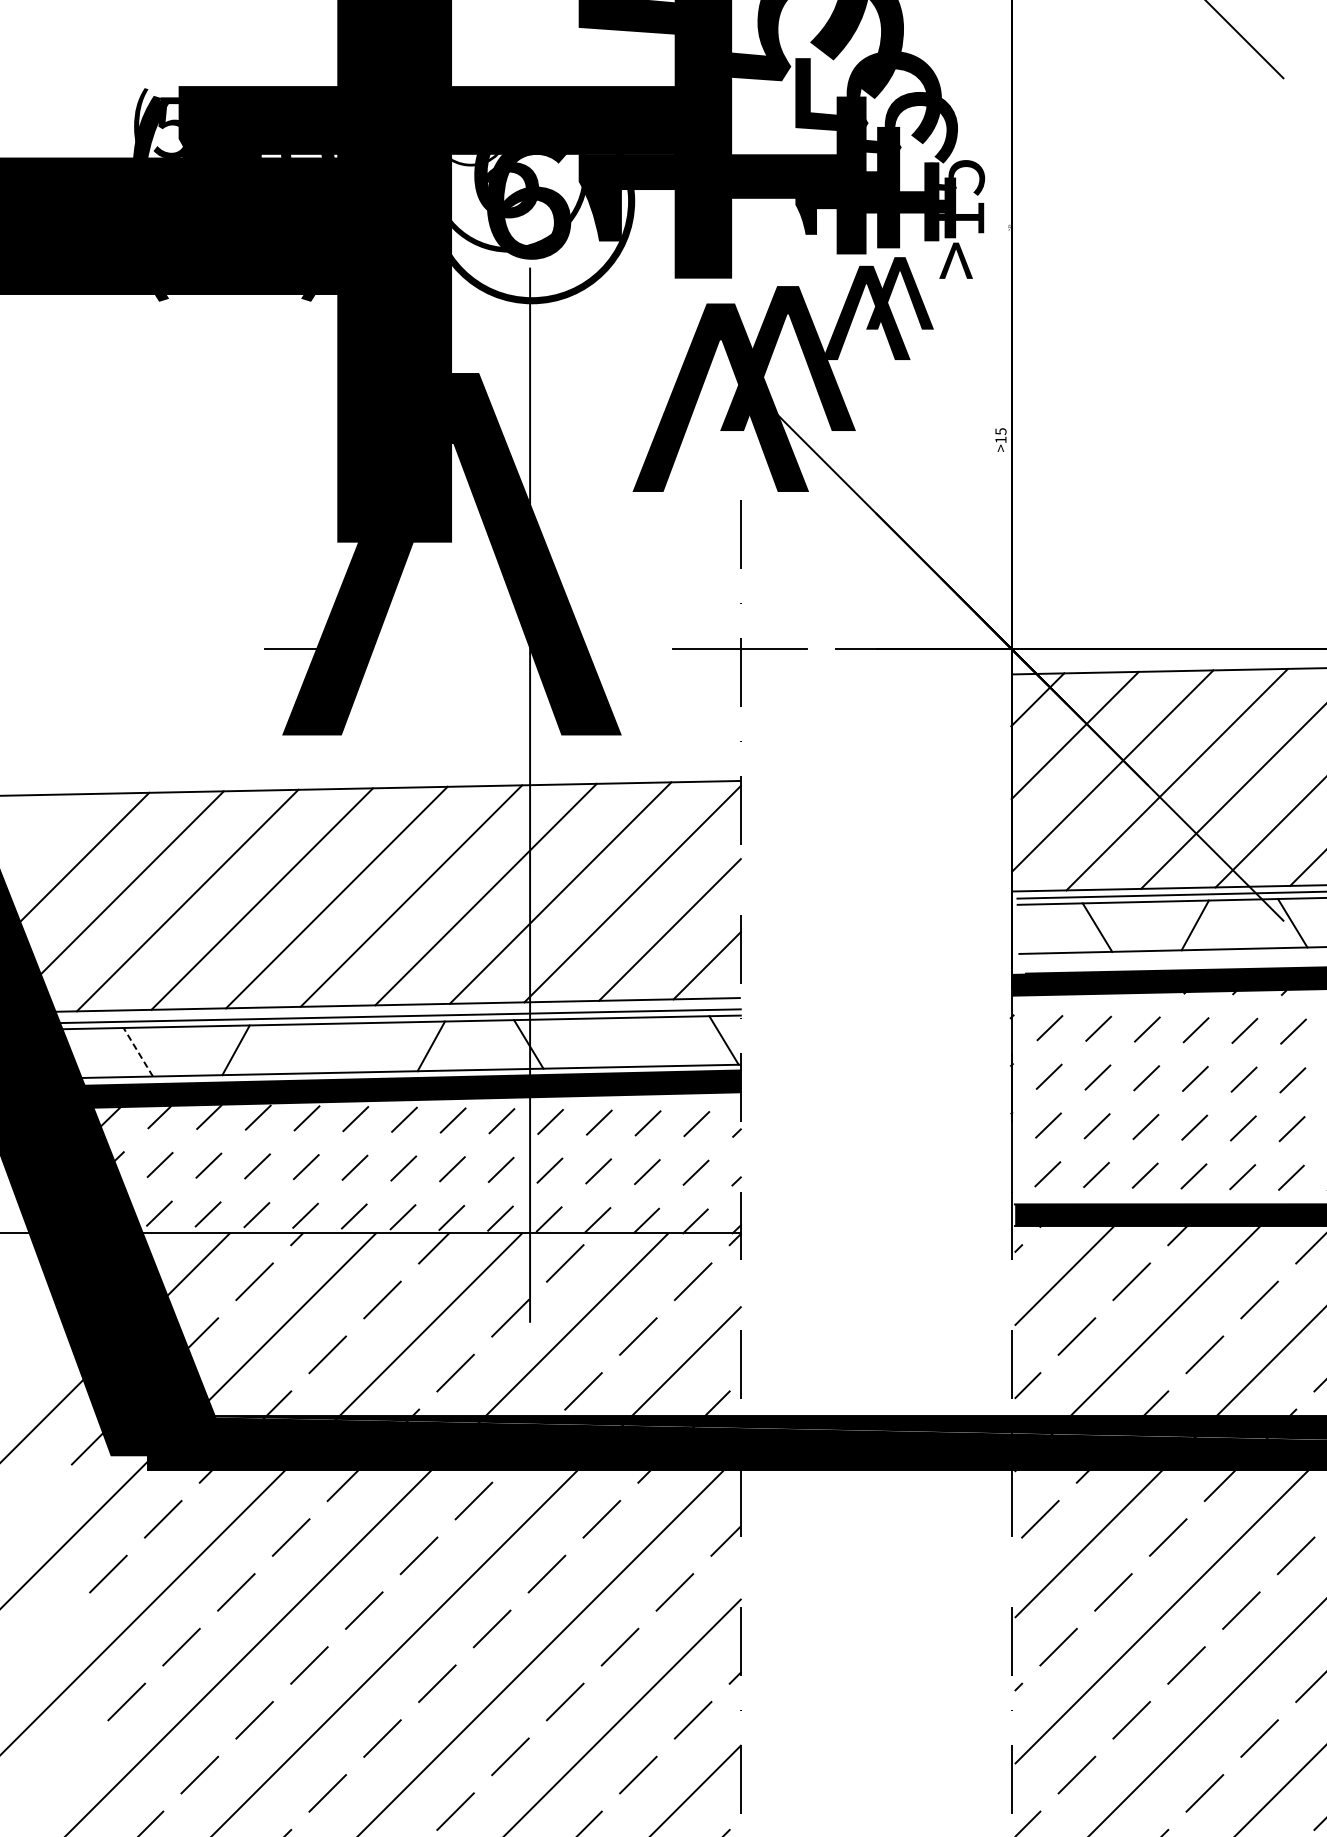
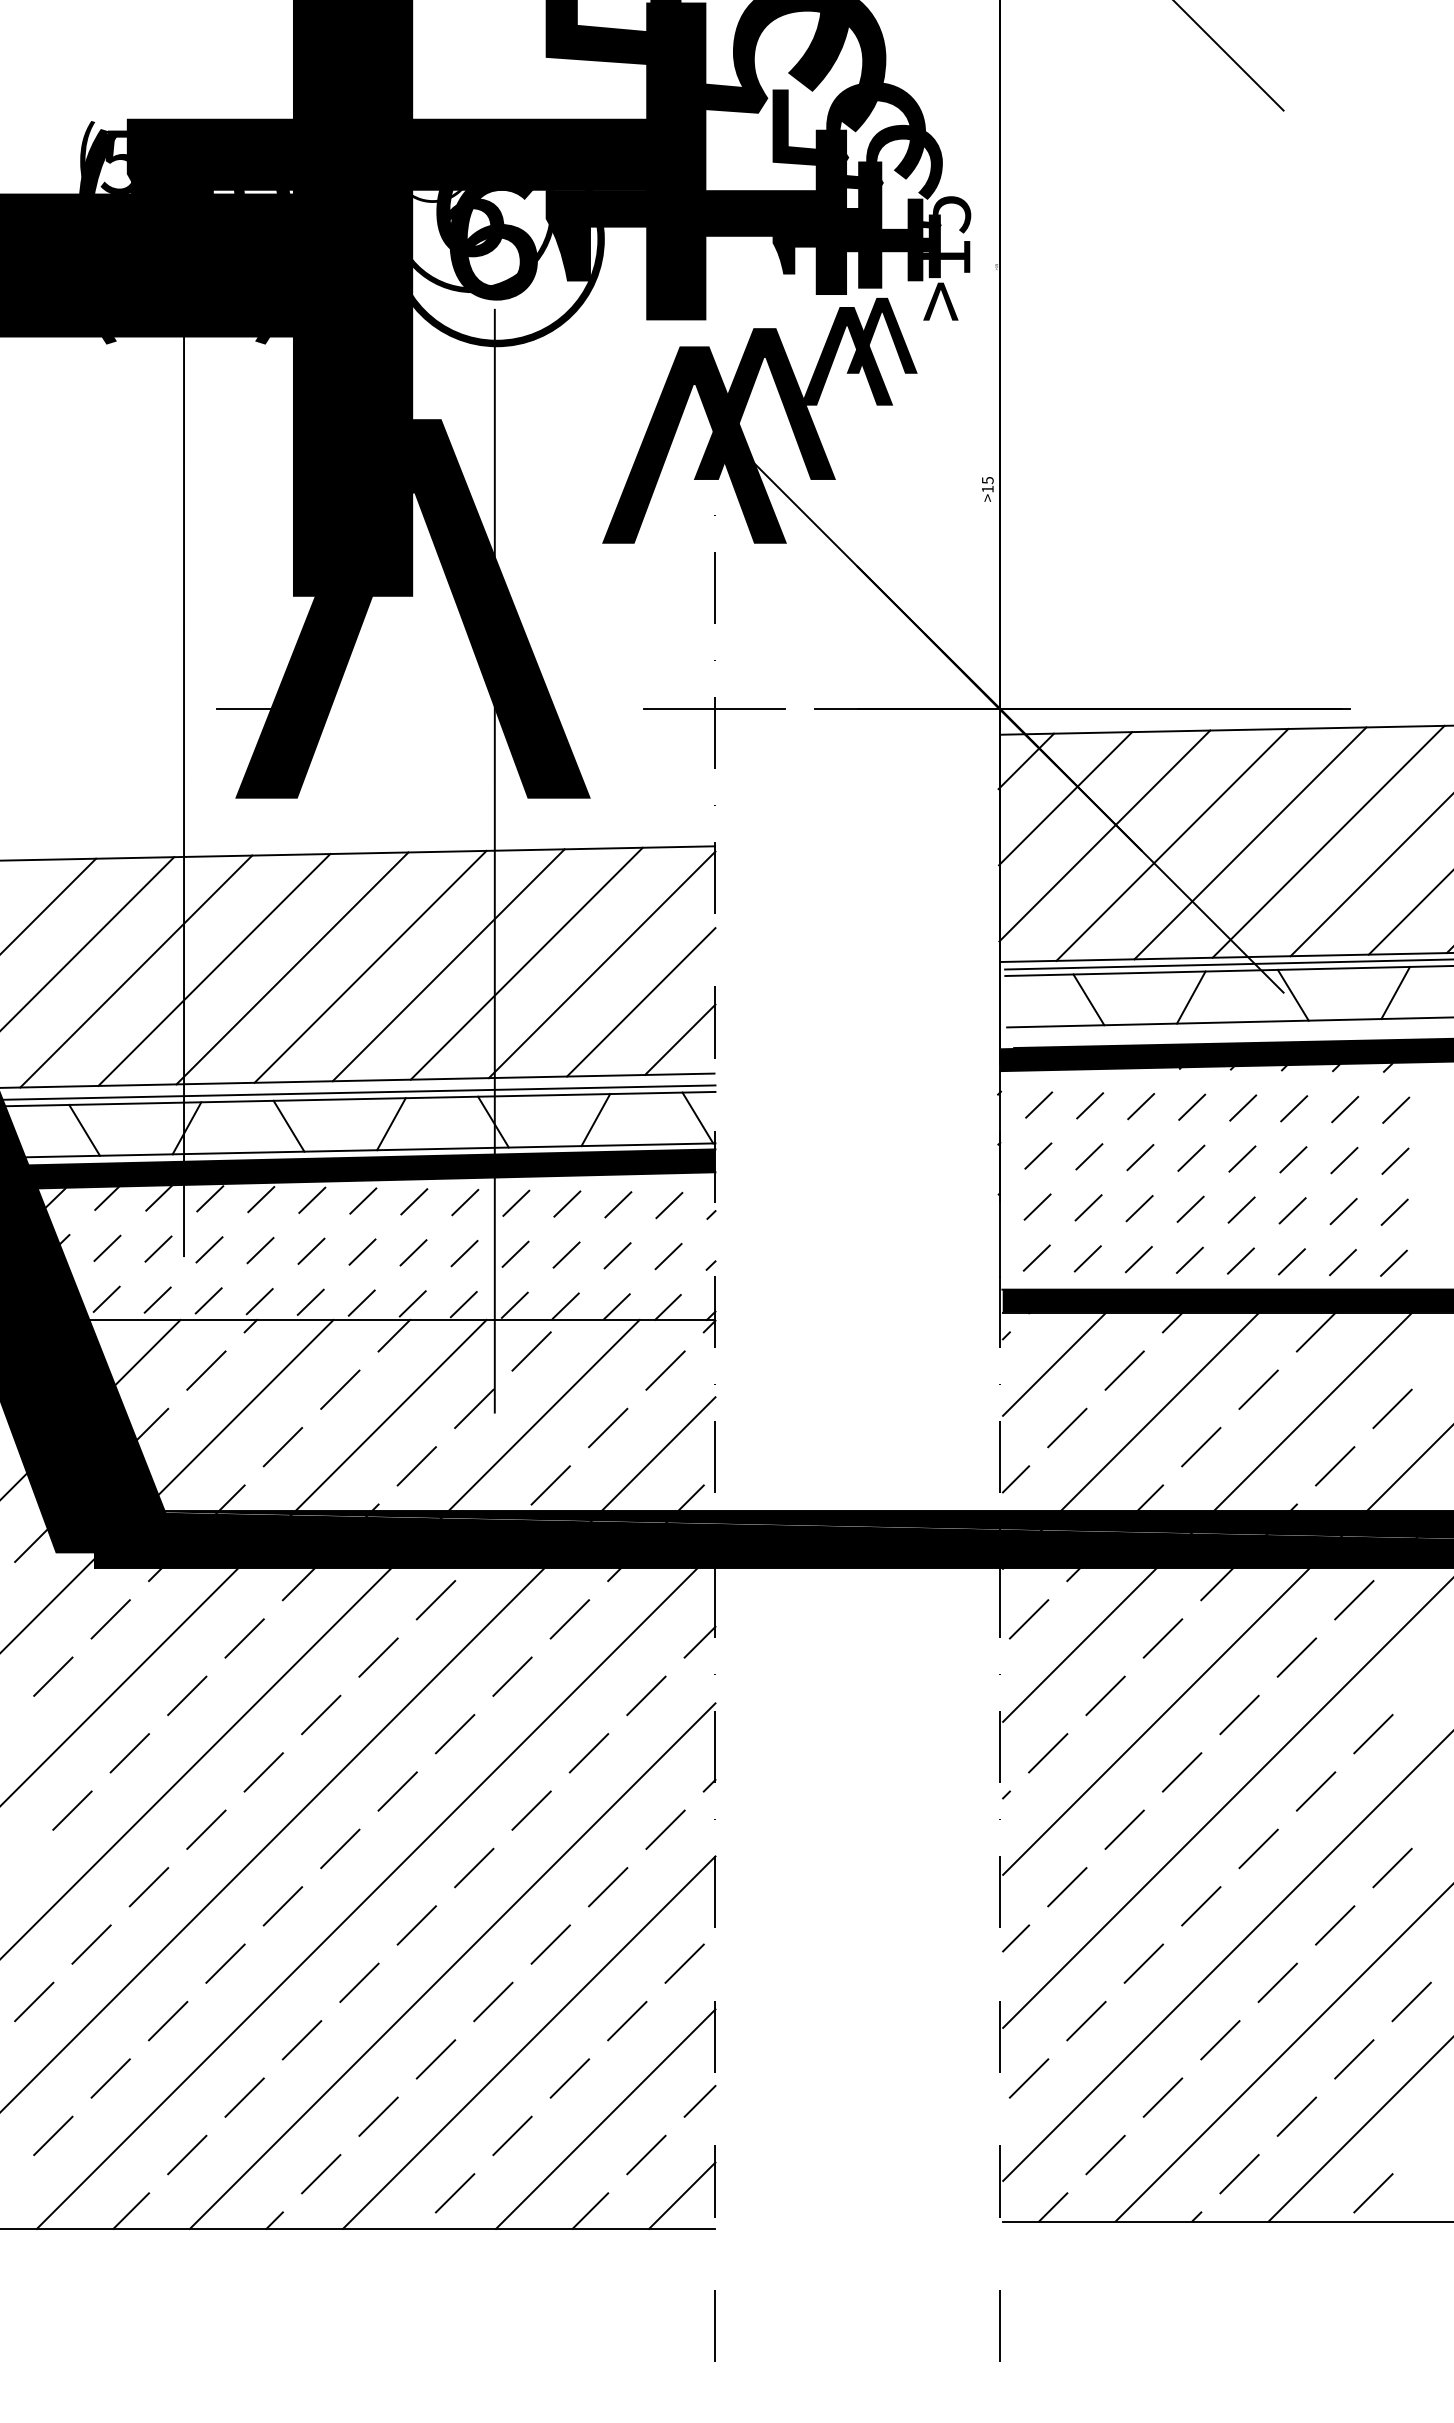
line: (233, 720) -> (184, 782), added
line: (626, 1042) -> (595, 1120), added
line: (333, 1047) -> (288, 1125), added
line: (138, 1052) -> (84, 1130), dashed -> solid

